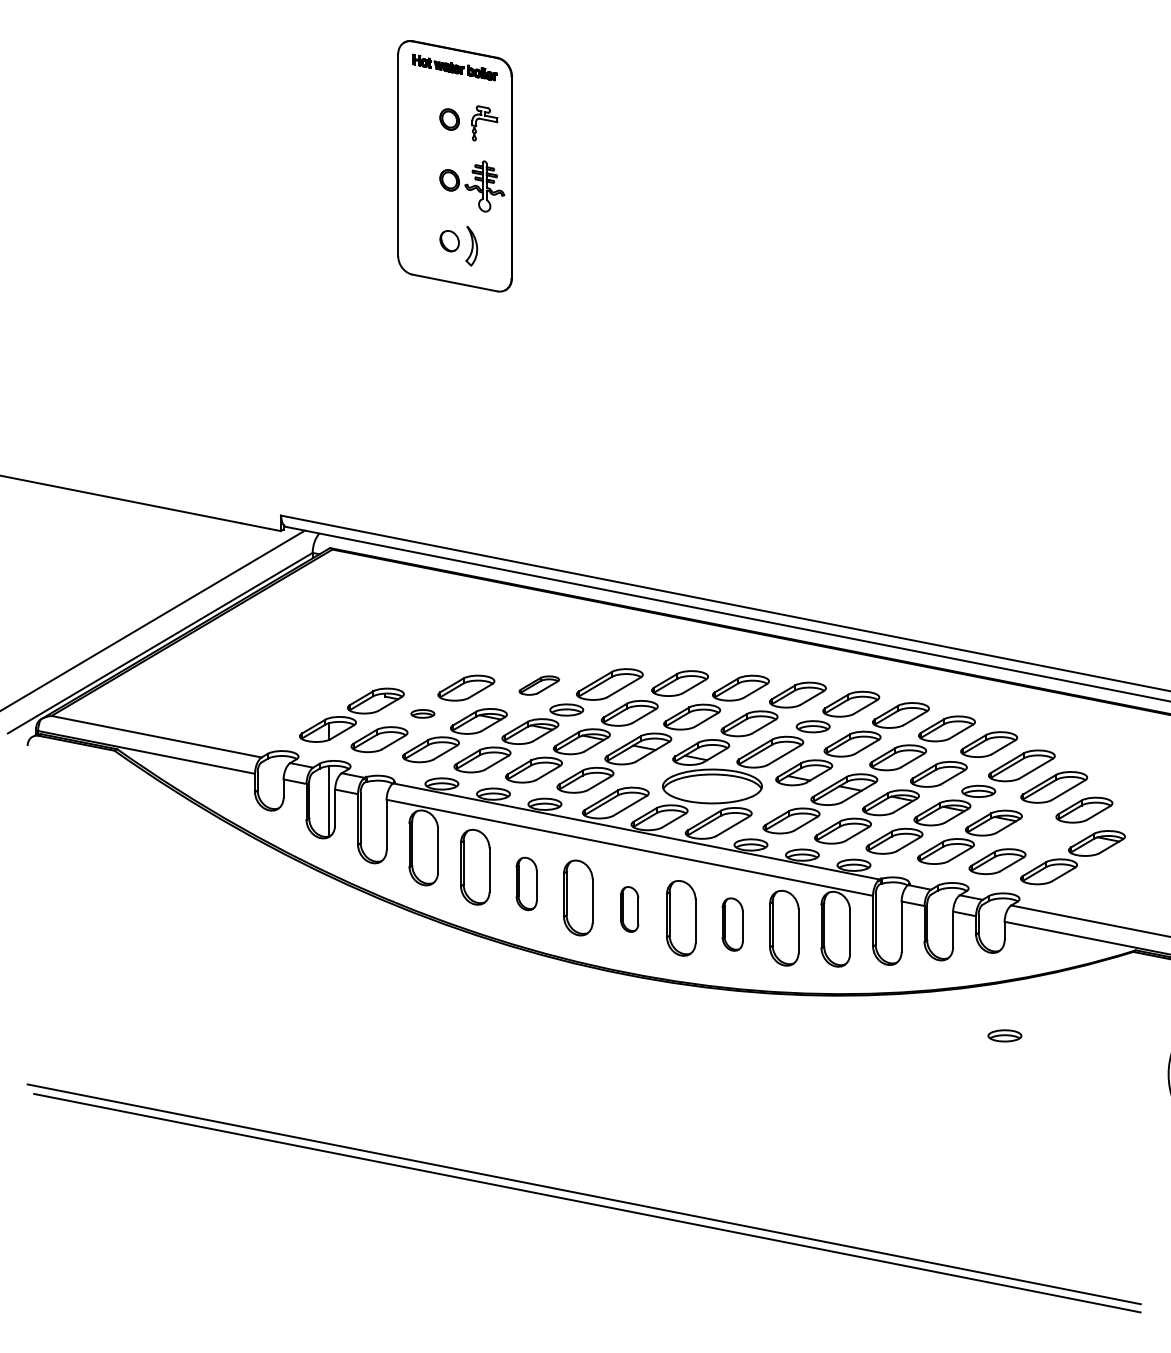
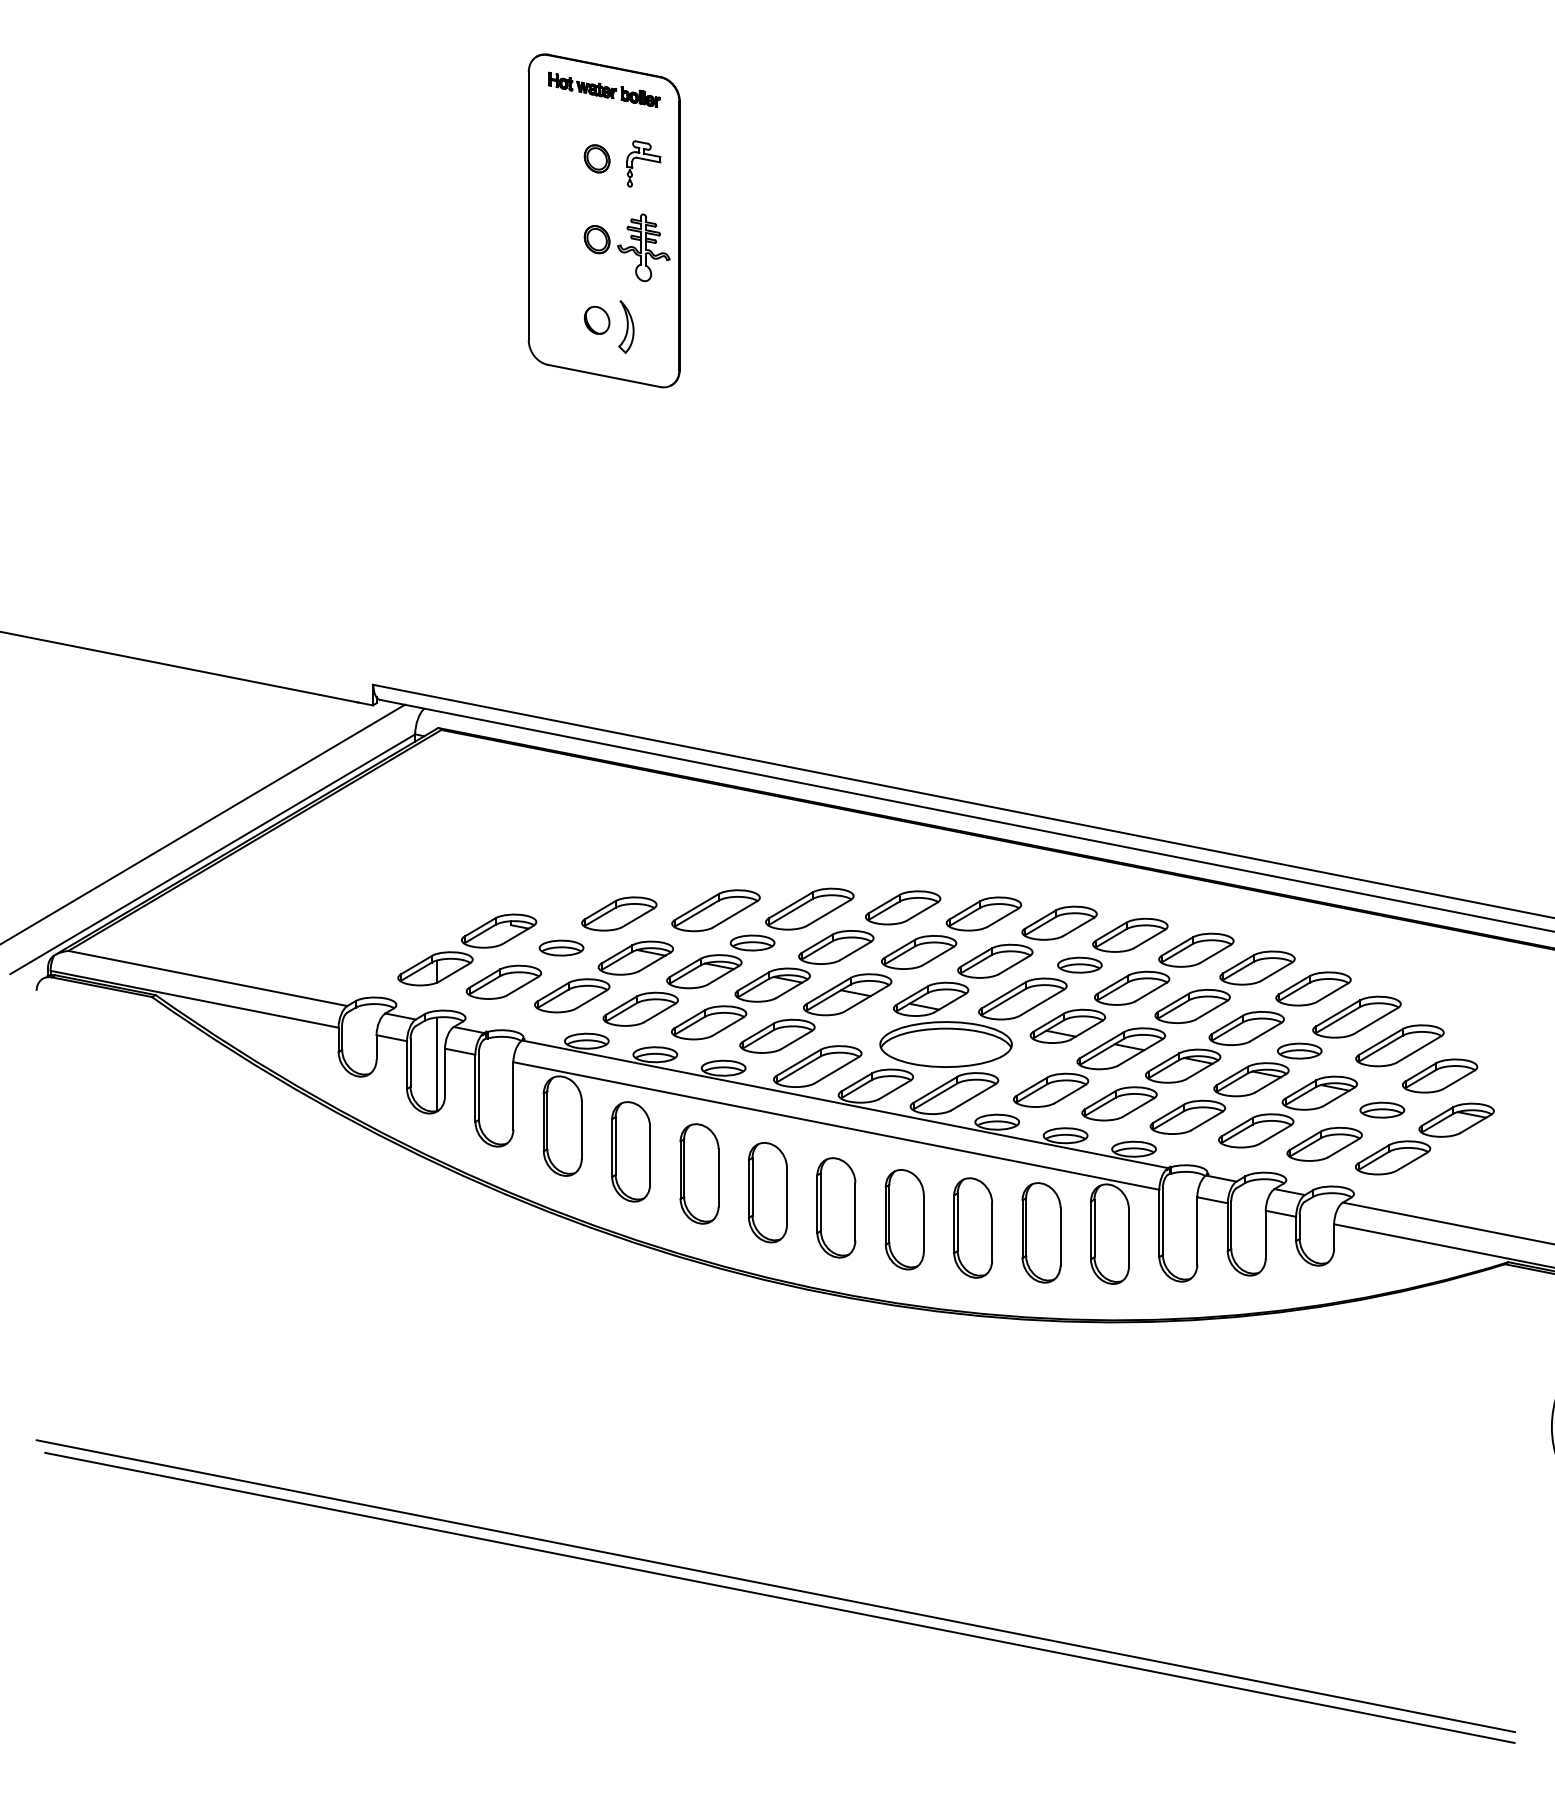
part: (539, 685) -> (716, 910), size x1.67
part: (422, 713) -> (561, 947), size x1.43
part: (526, 883) -> (699, 1173), size x1.43
part: (629, 909) -> (835, 1207), size x1.67
part: (732, 924) -> (972, 1227), size x1.43
part: (1004, 1035) -> (1381, 1109), moved

